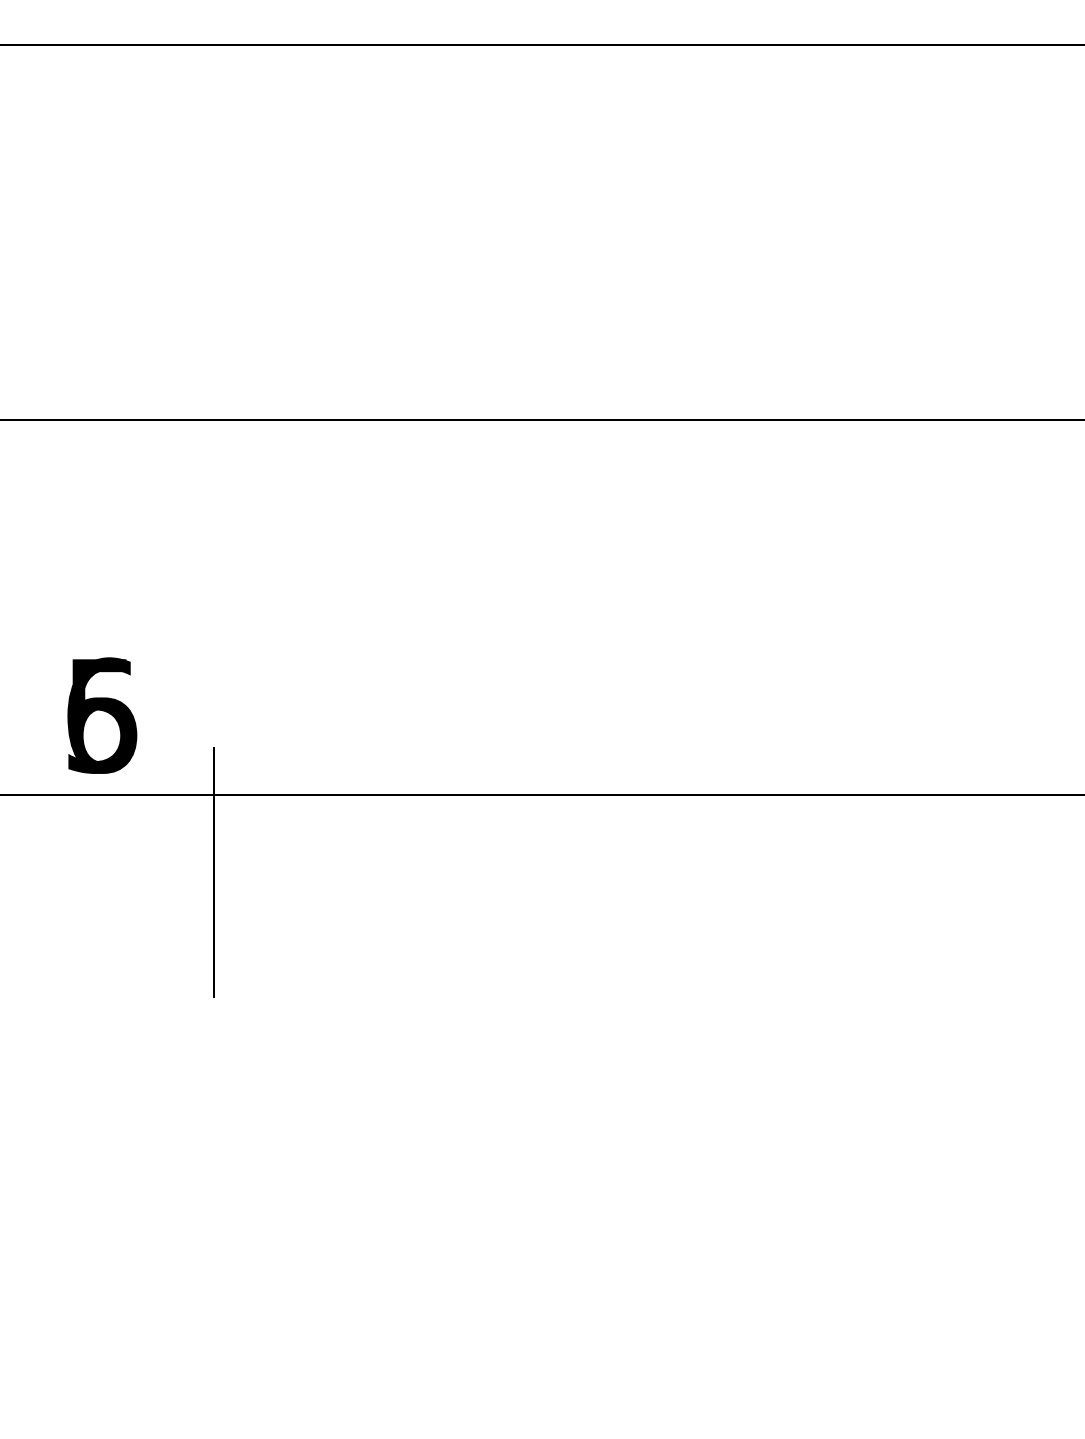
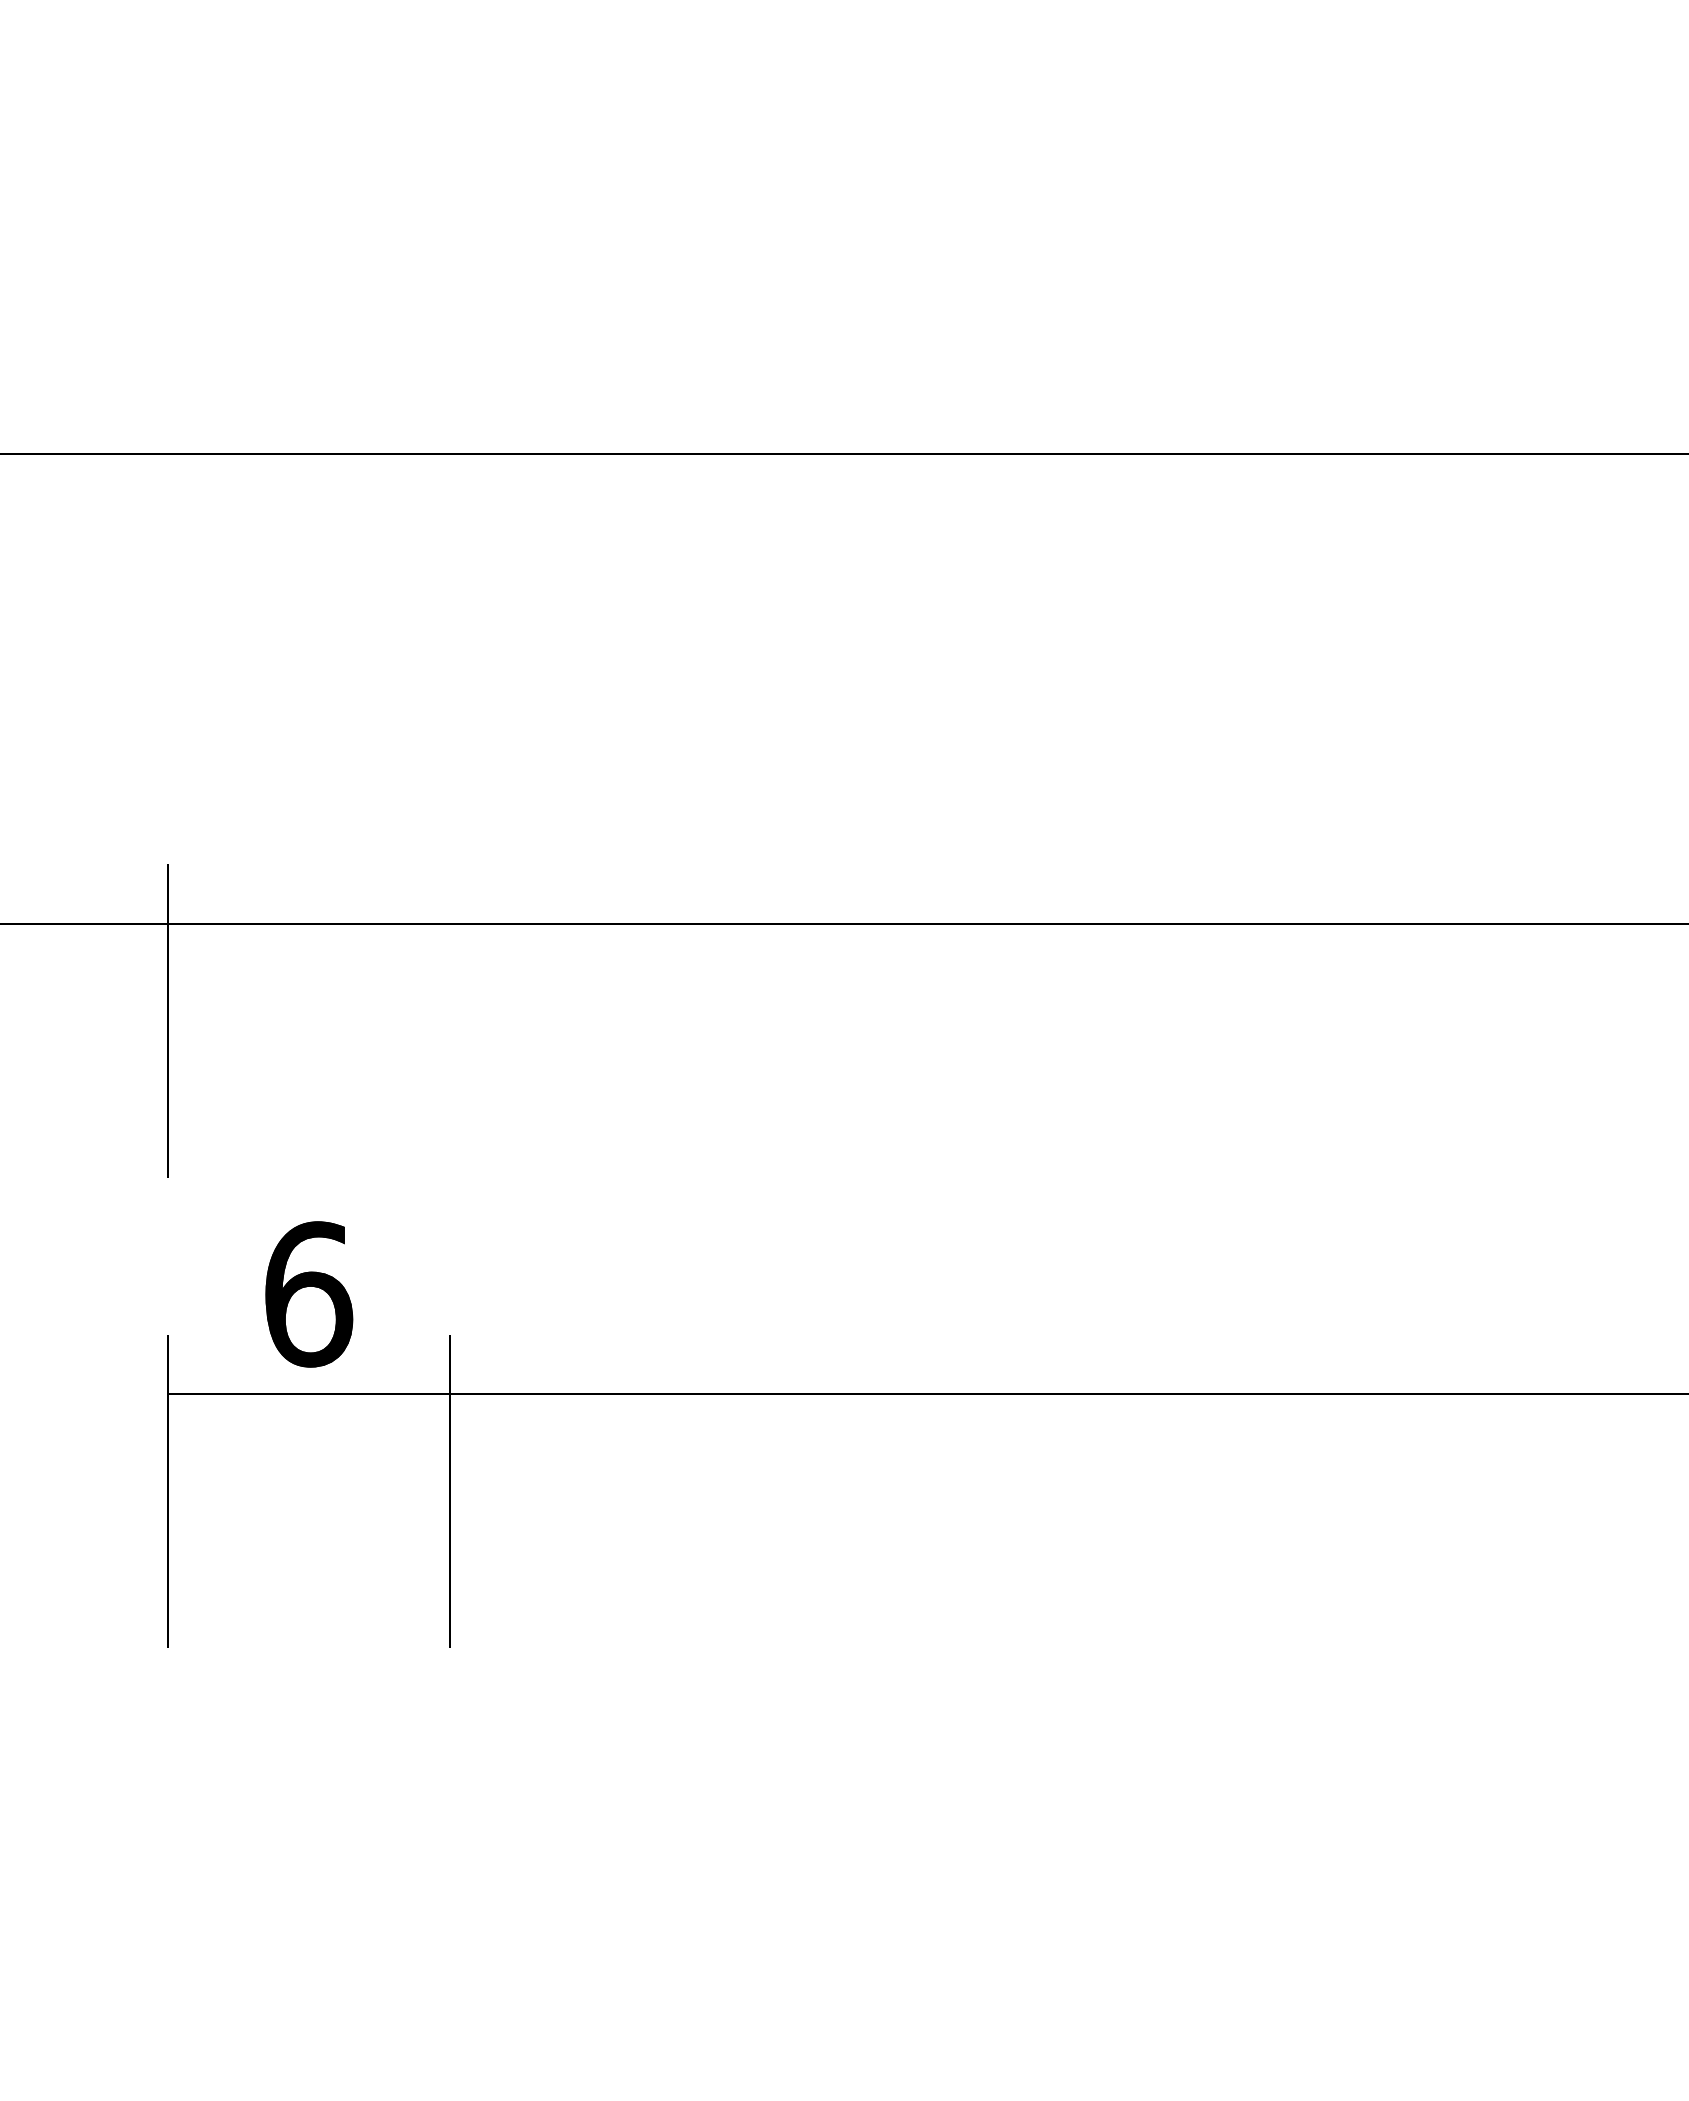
text: (102, 715) -> (309, 1294), 5 -> 6

